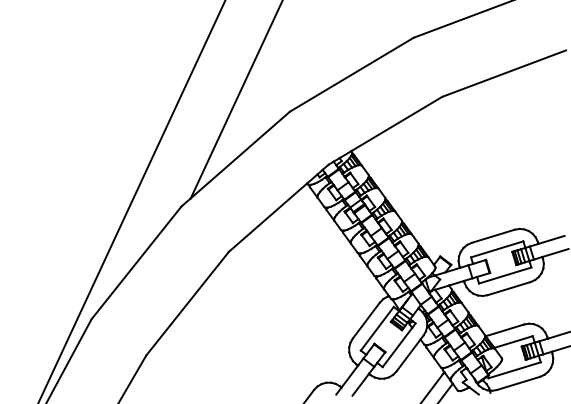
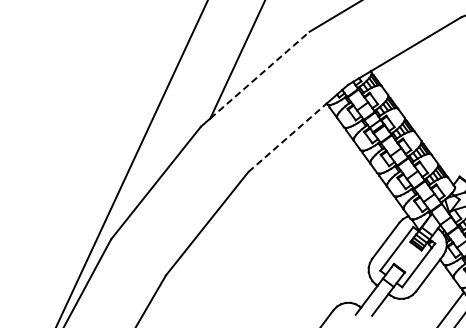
line: (240, 155) -> (260, 75), solid -> dashed
line: (268, 217) -> (288, 137), solid -> dashed

